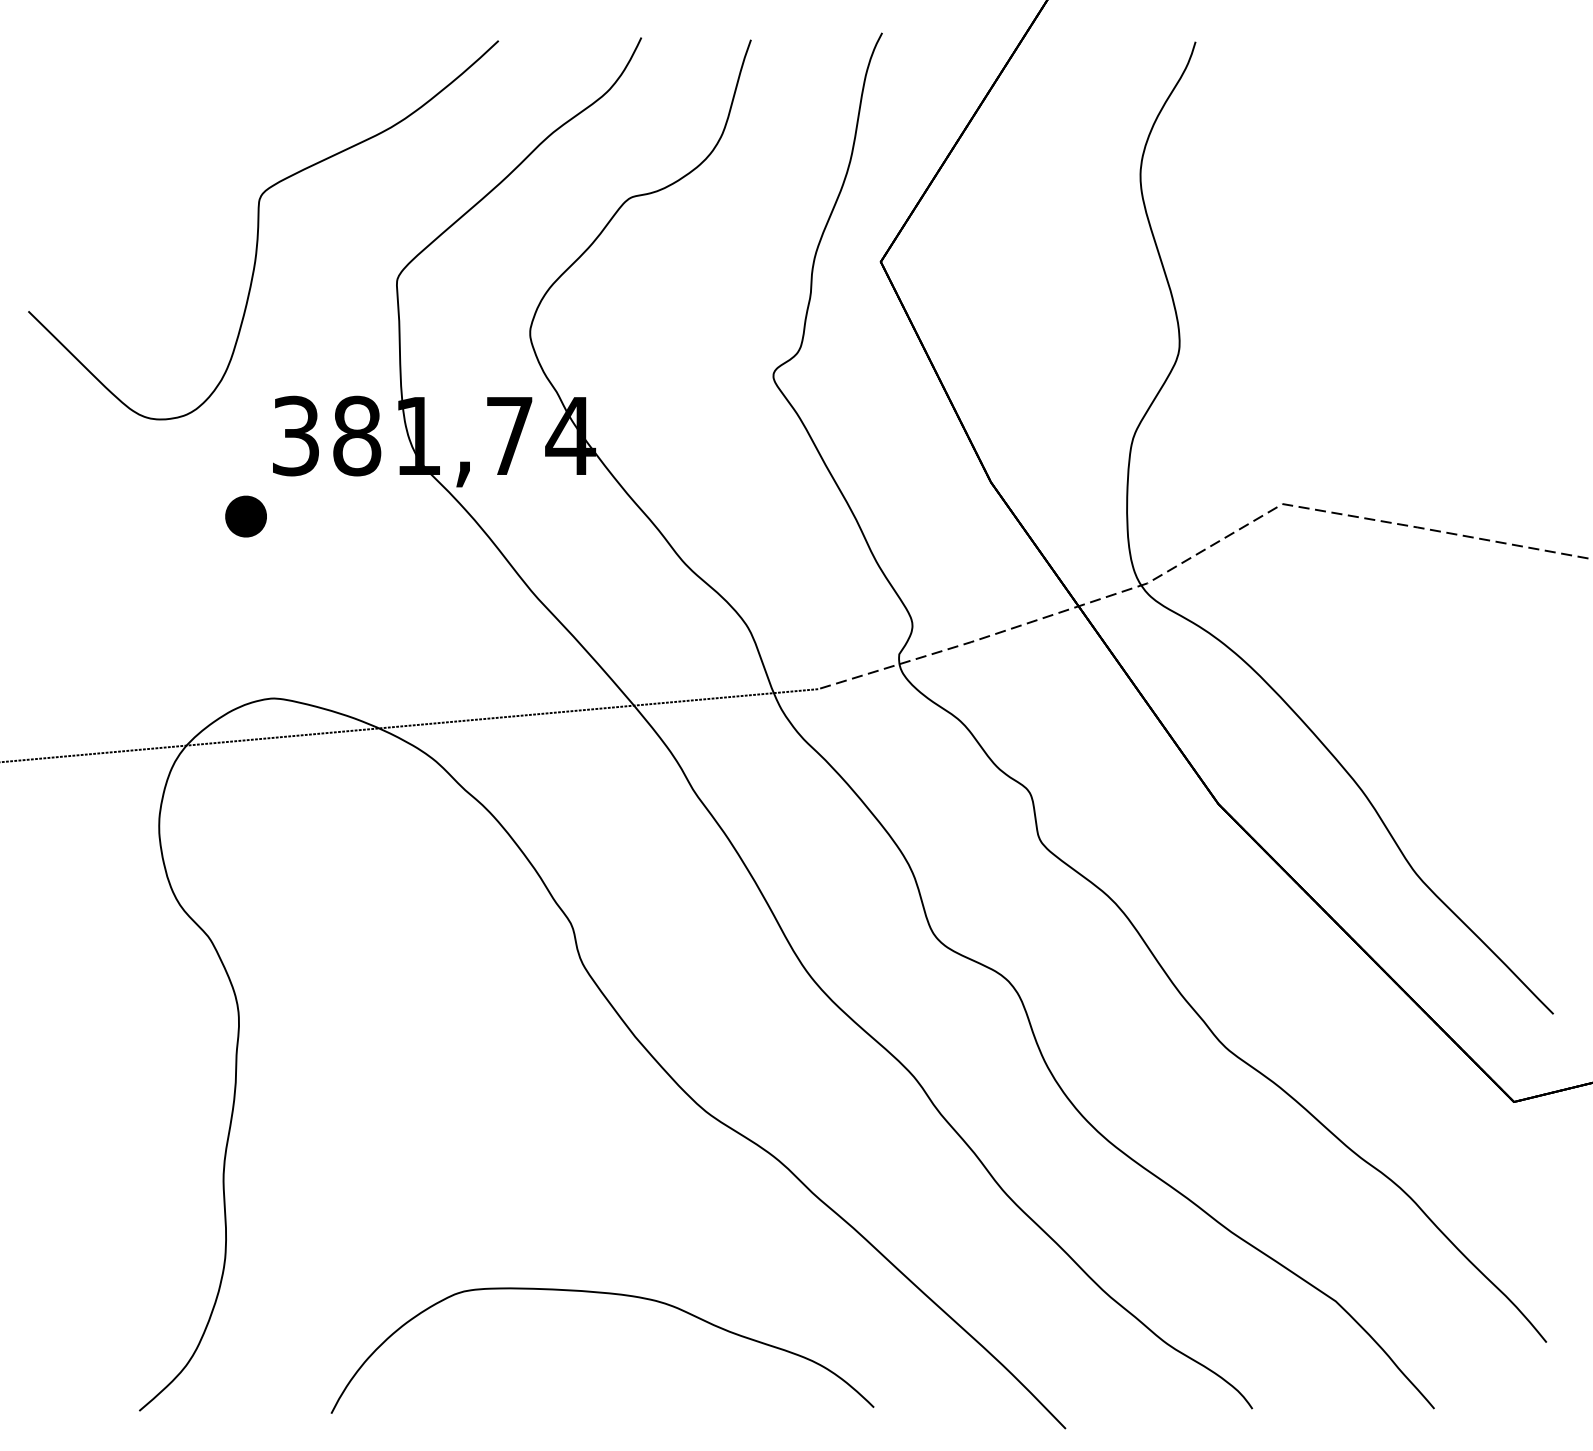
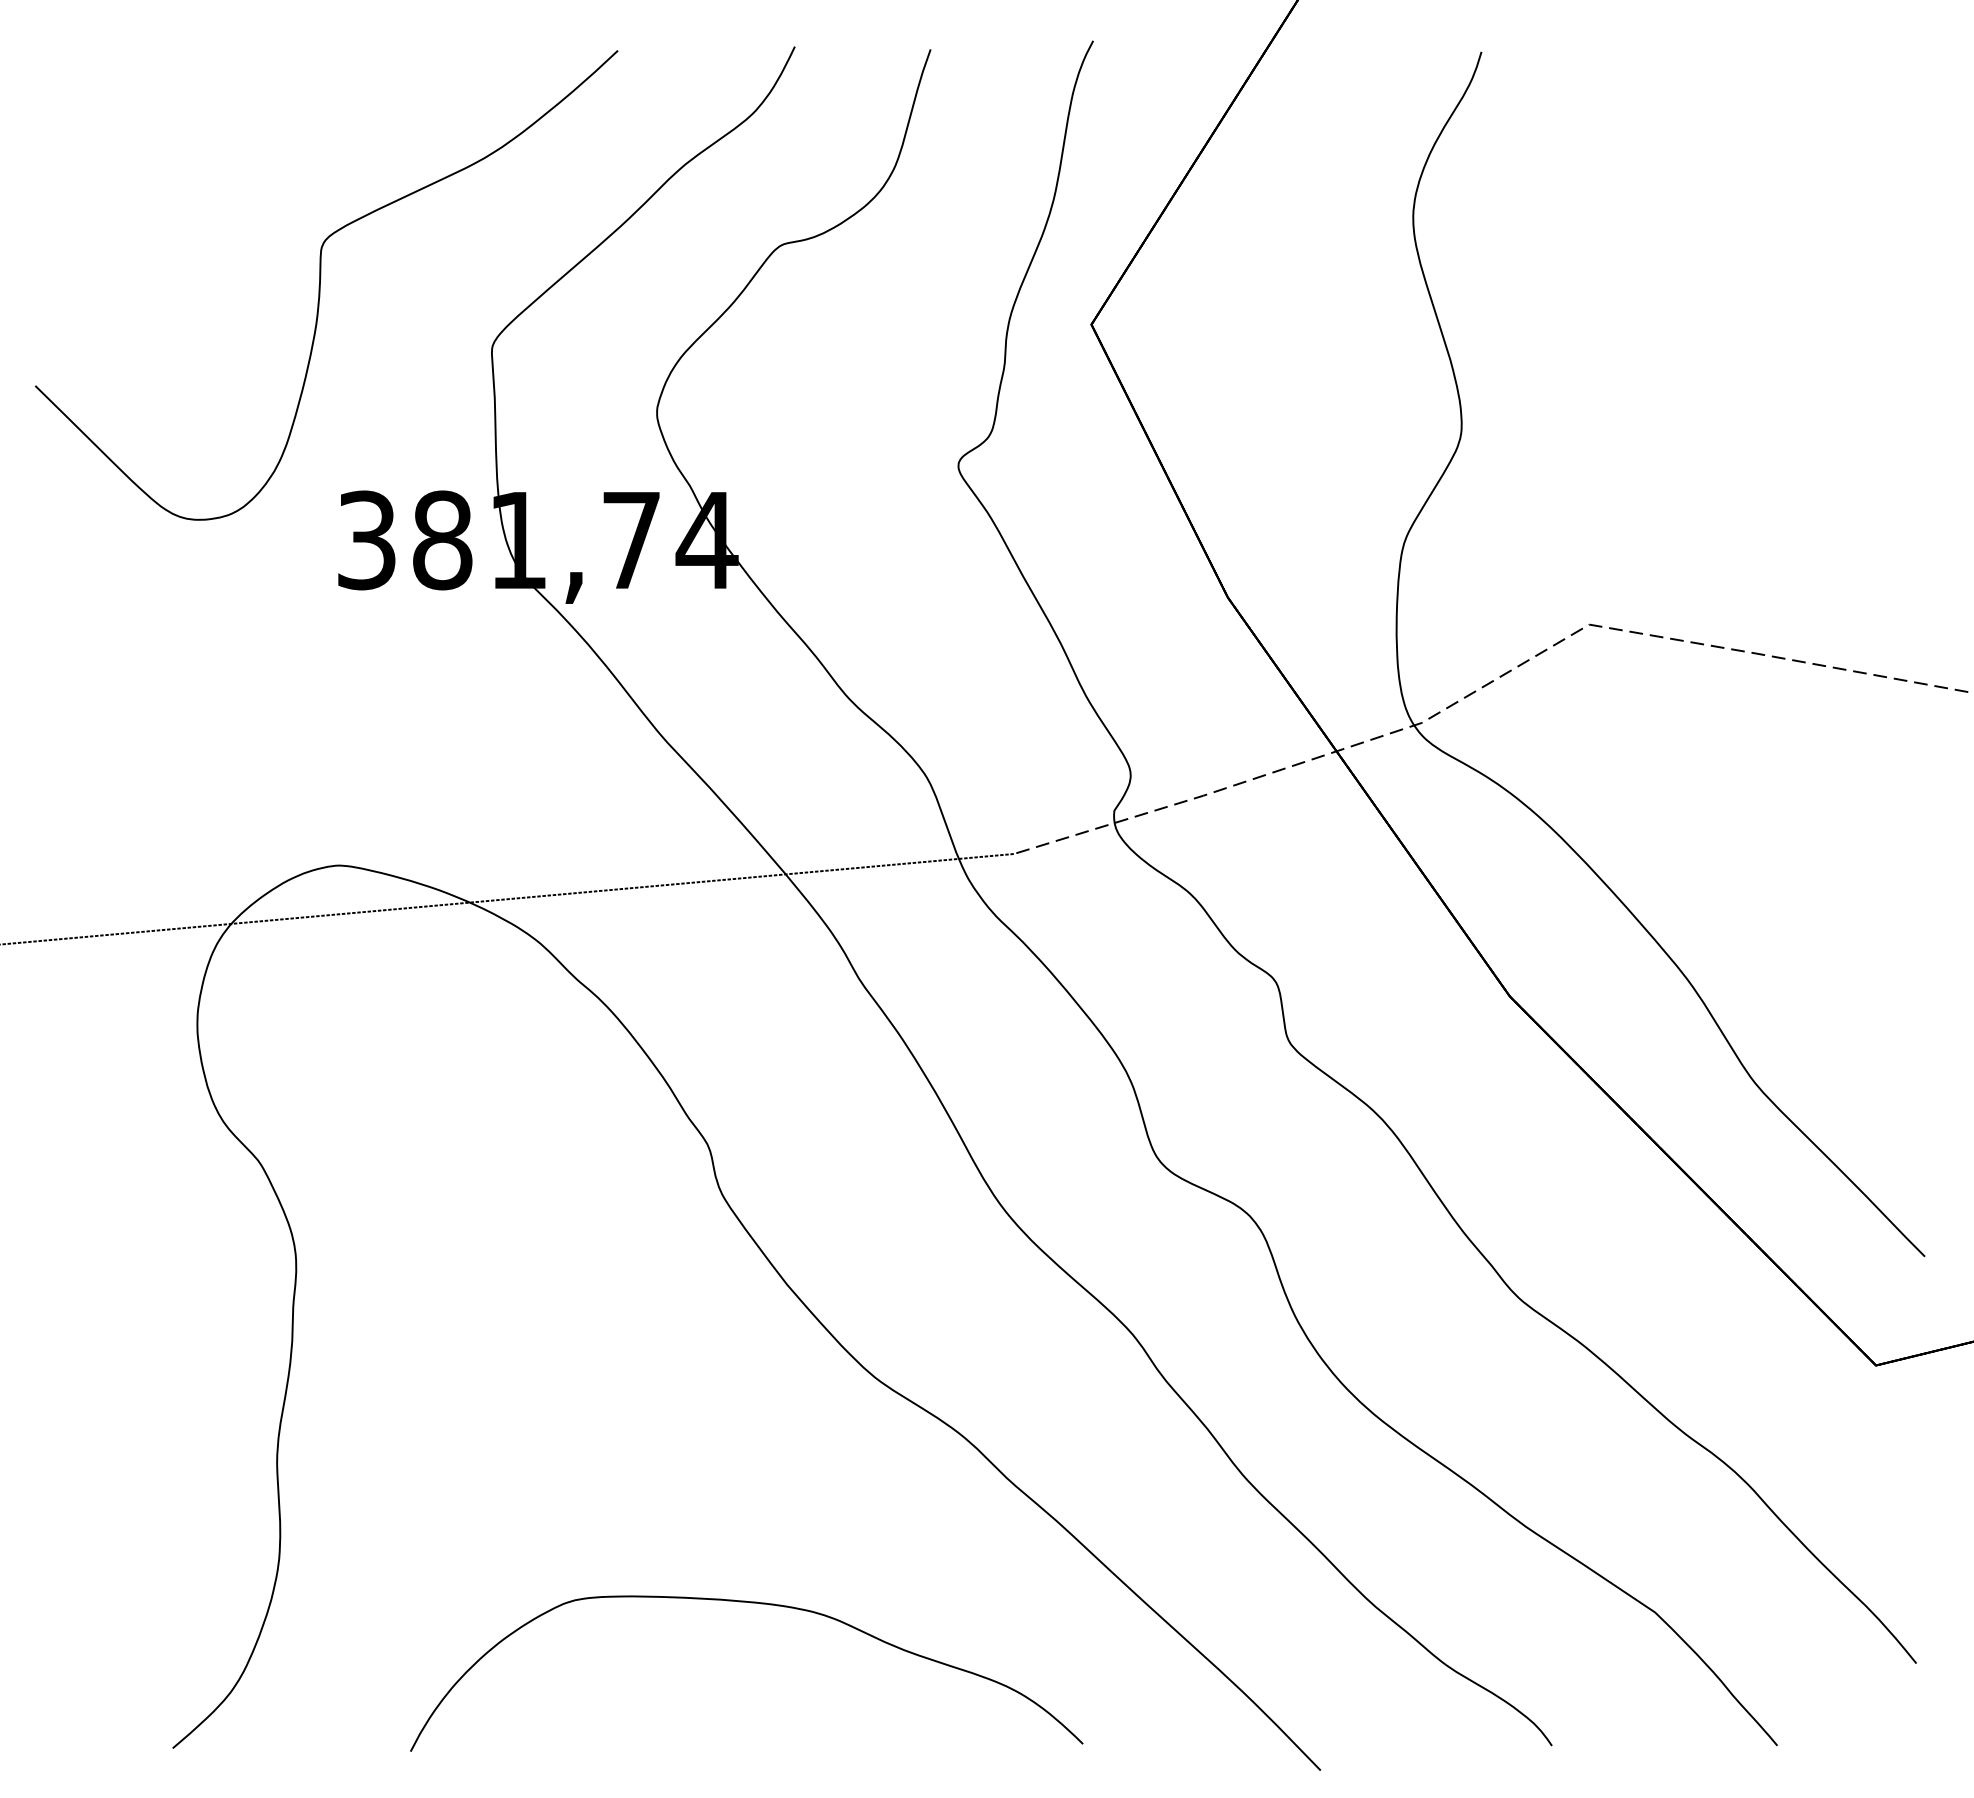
part: (245, 516) -> (304, 639), removed

